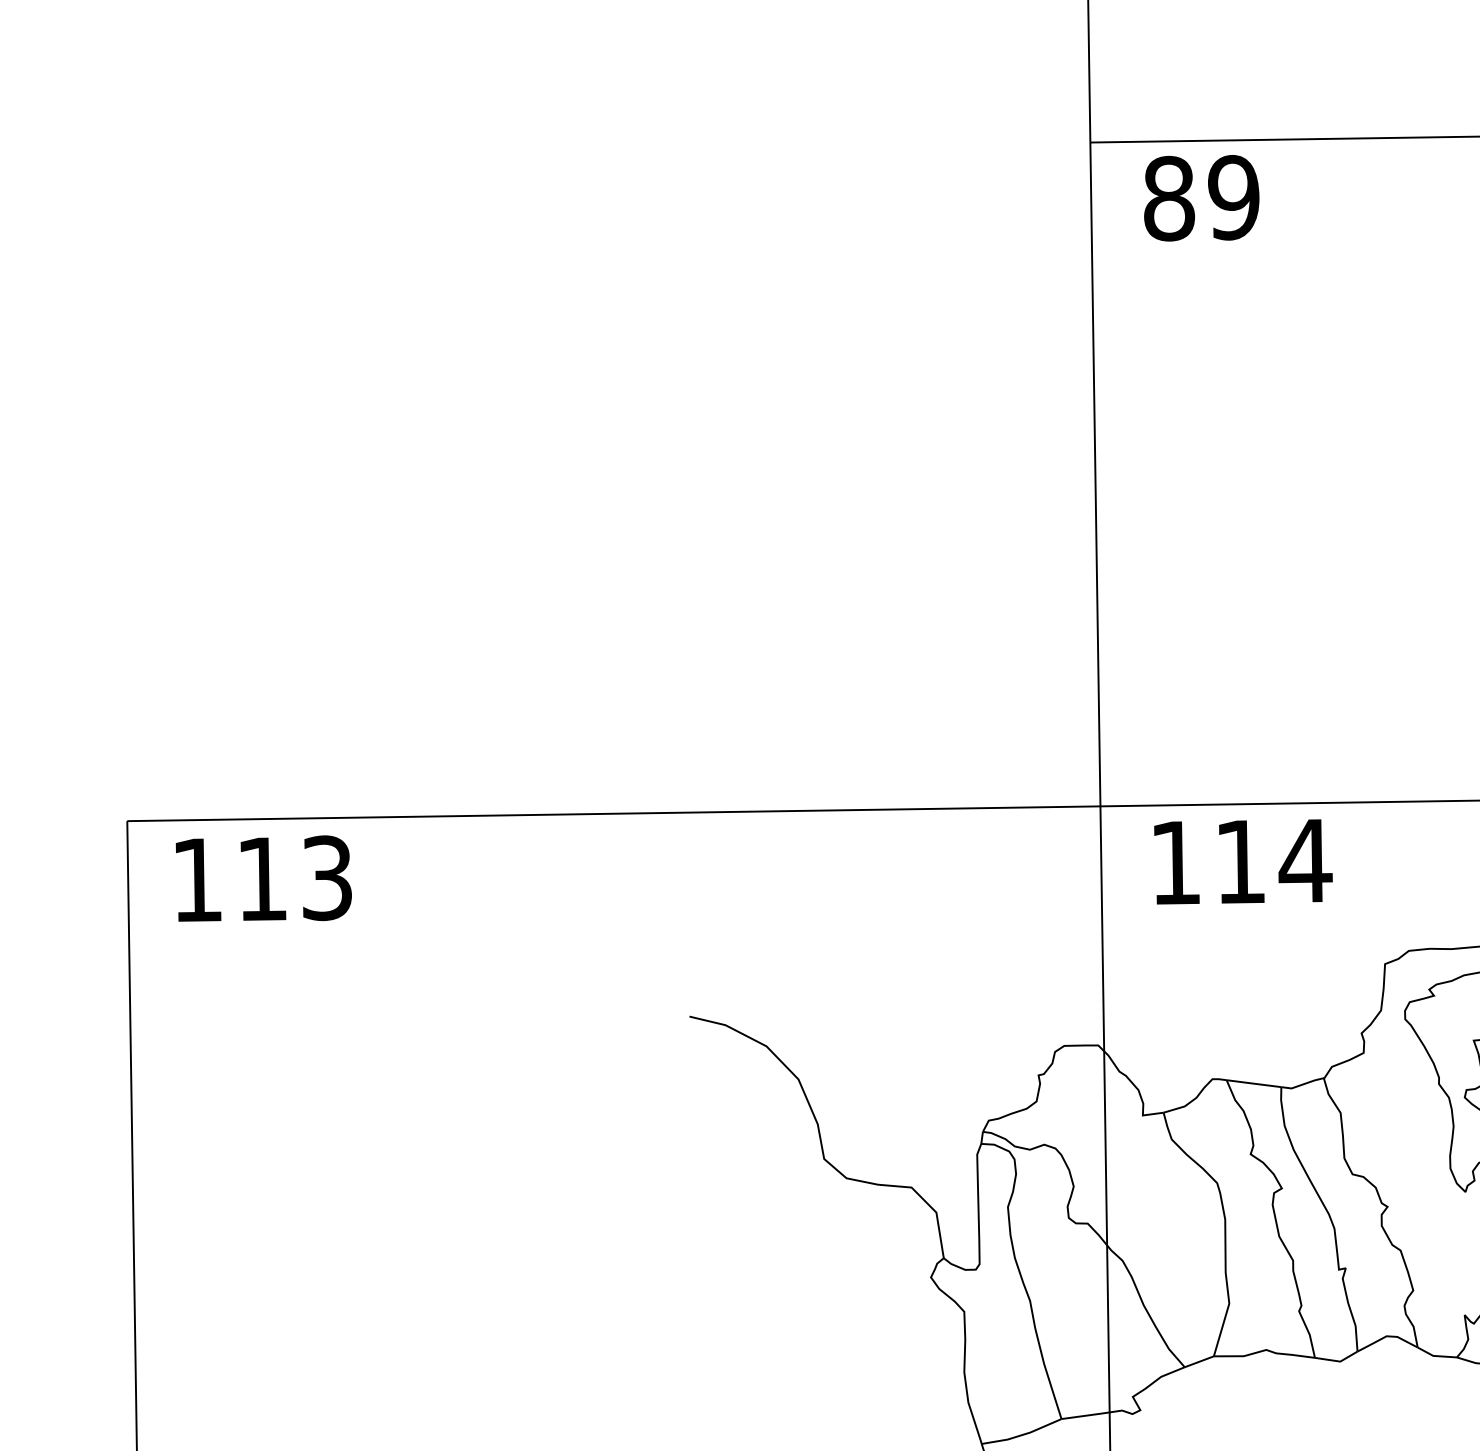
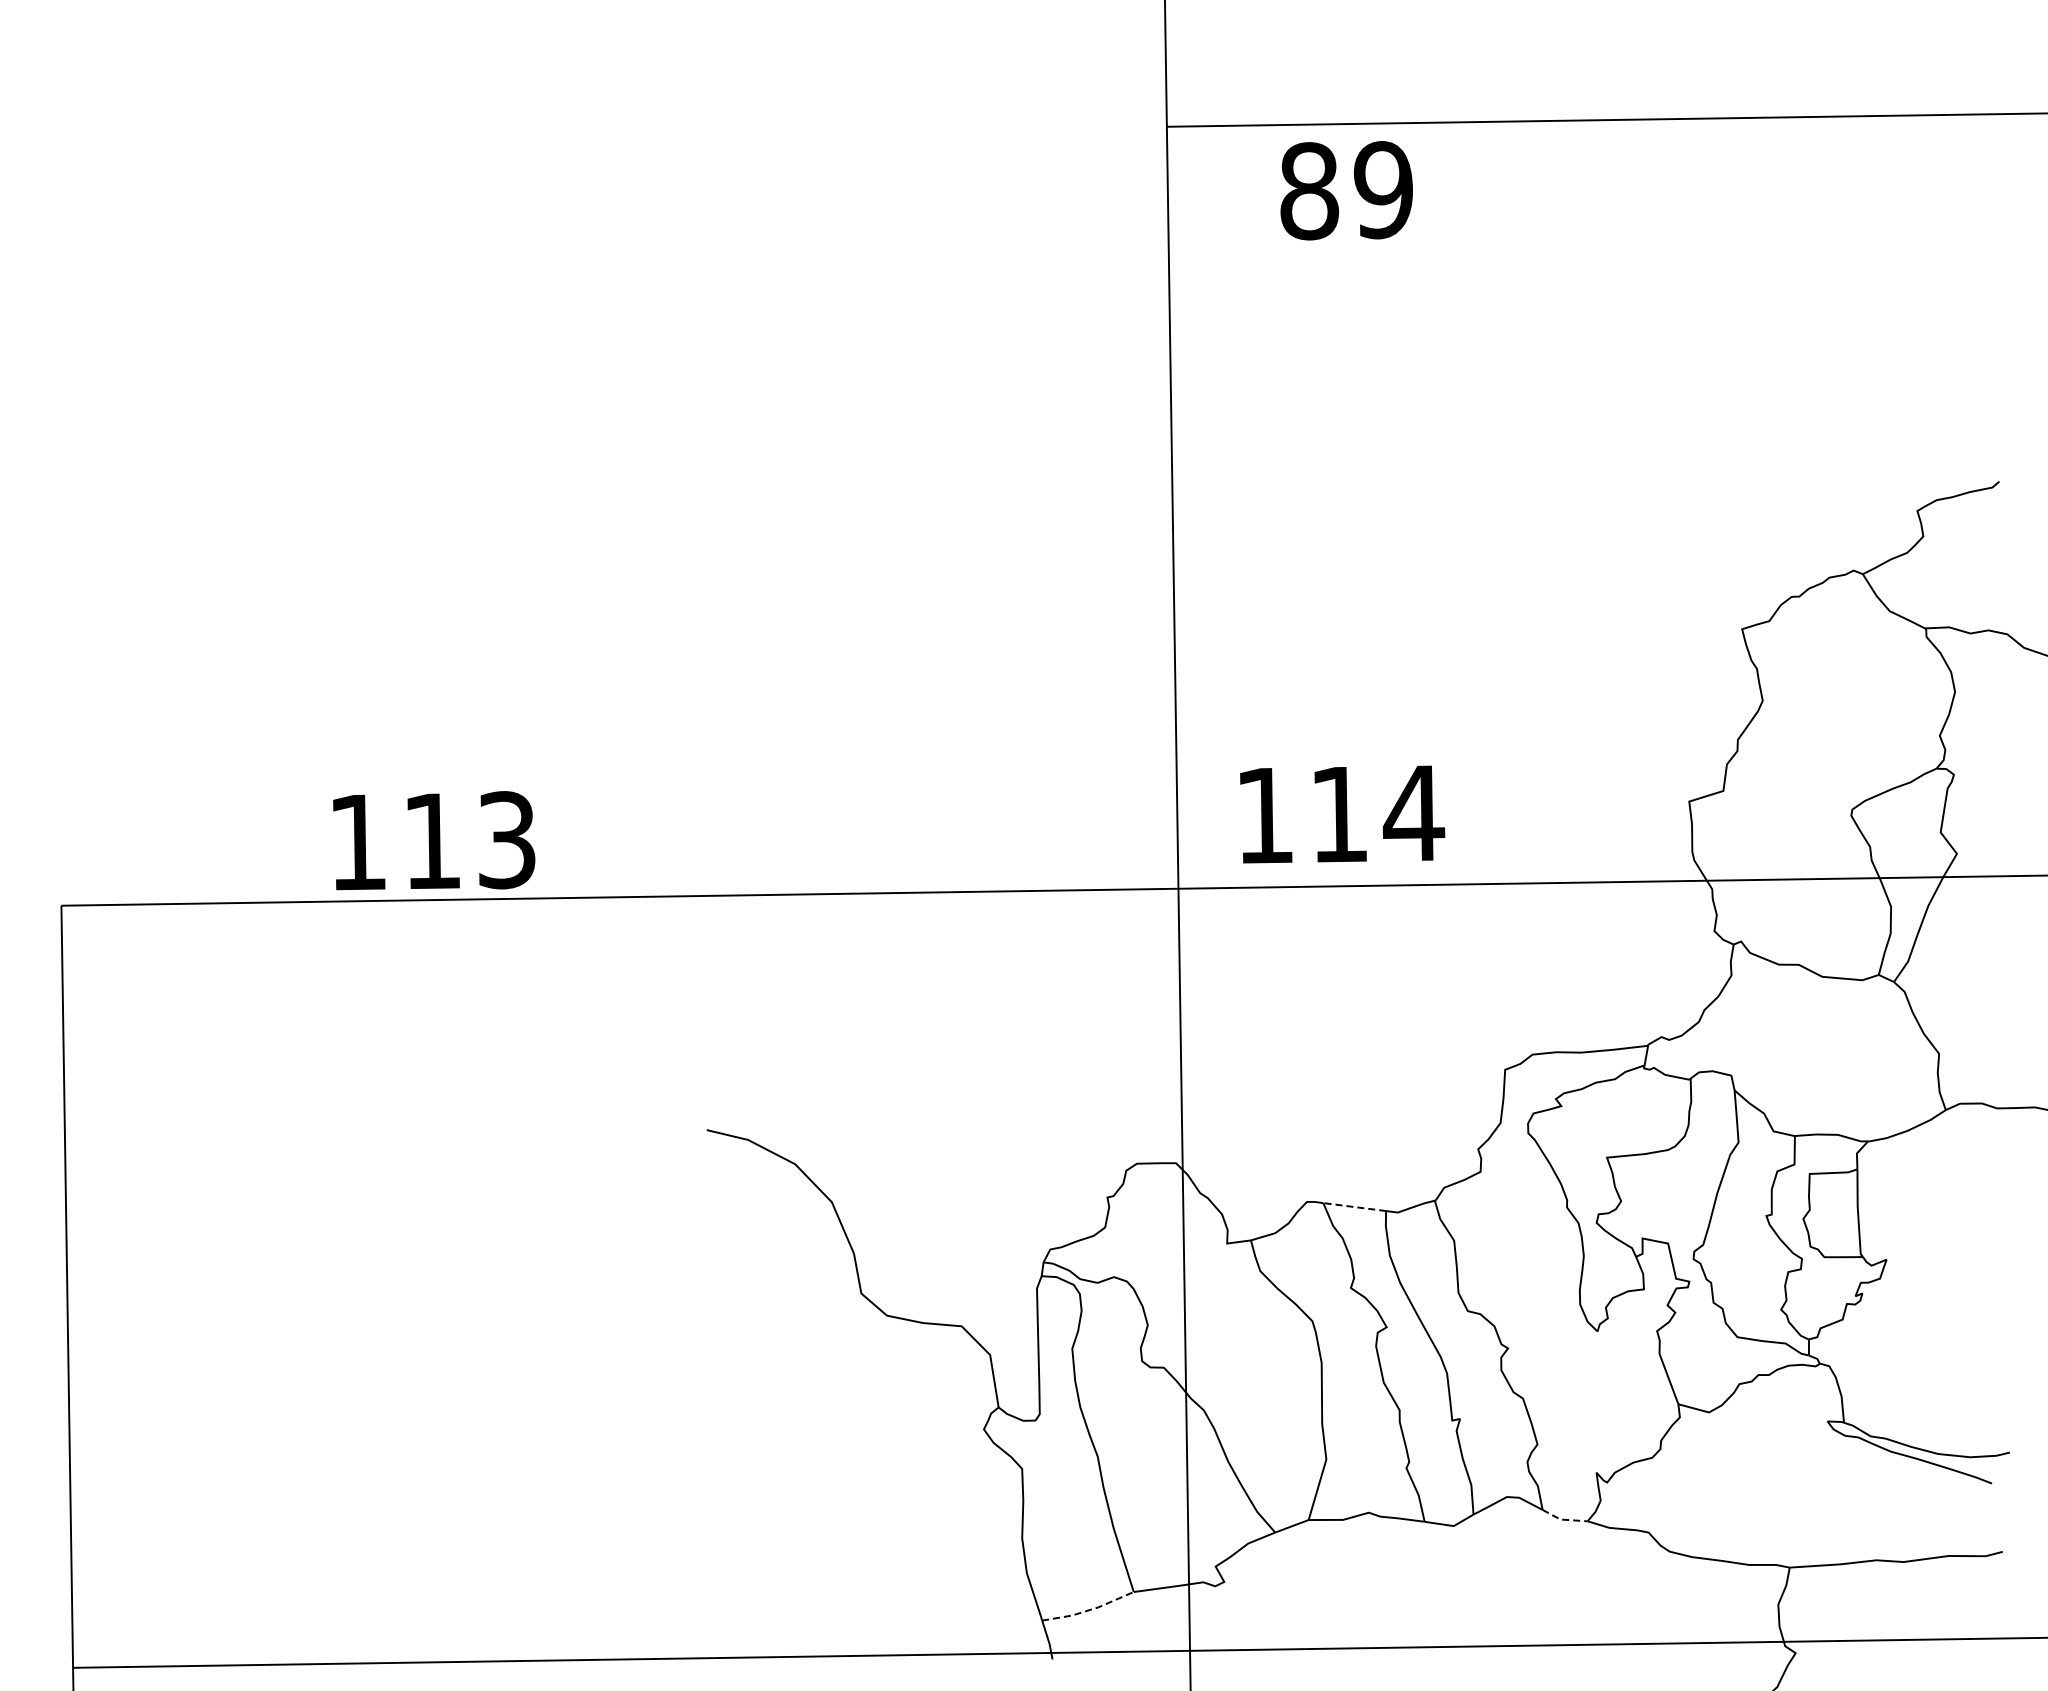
text: (1201, 198) -> (1346, 190), moved
text: (1243, 861) -> (1342, 814), moved
text: (264, 878) -> (434, 840), moved
line: (1252, 1083) -> (1353, 1206), solid -> dashed
line: (1435, 1355) -> (1563, 1519), solid -> dashed
line: (1022, 1435) -> (1088, 1610), solid -> dashed

